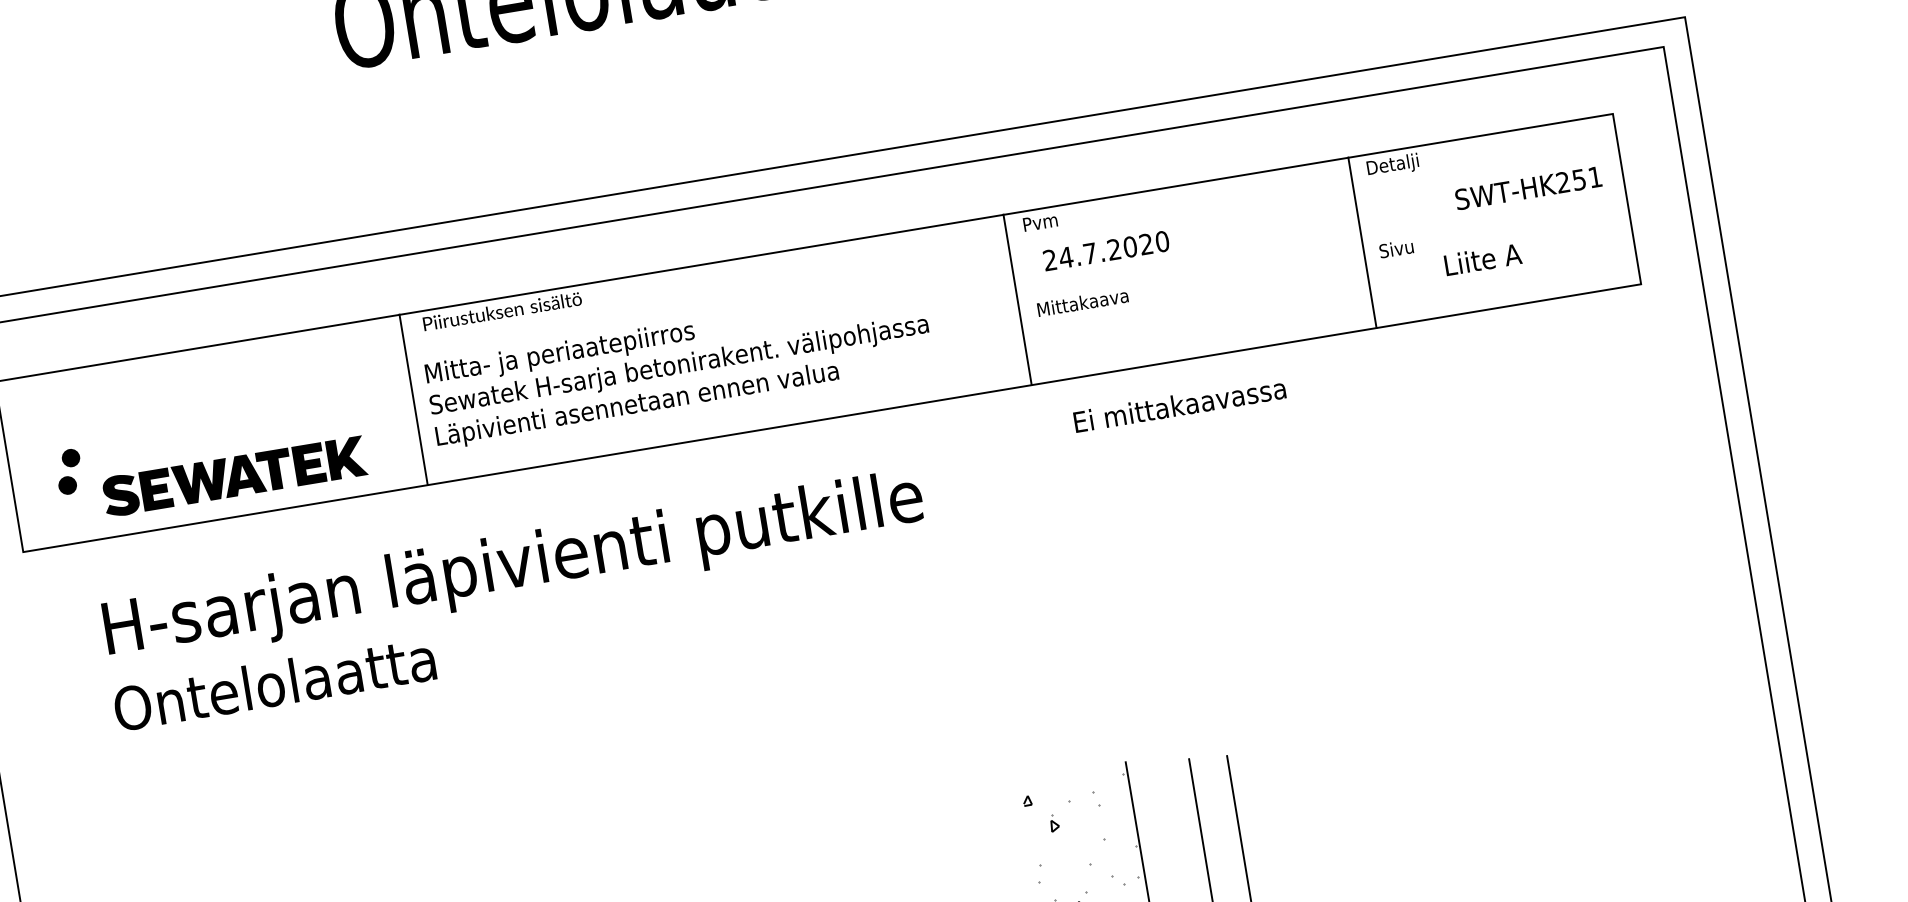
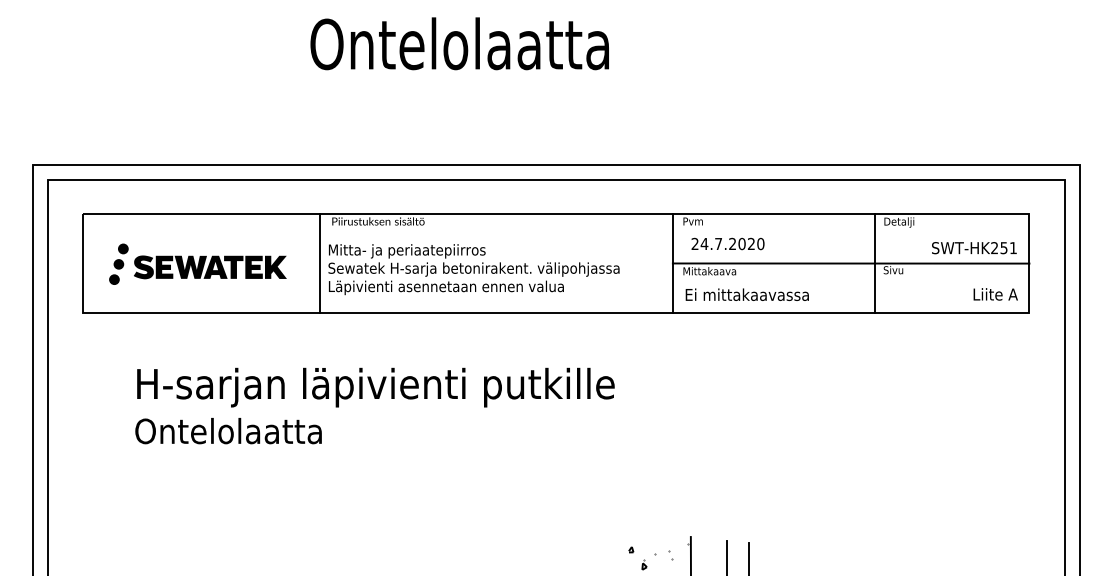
line: (1321, 249) -> (850, 263), added
text: (1482, 259) -> (995, 294), moved
text: (1178, 404) -> (746, 294), moved
fill: (72, 429) -> (122, 248), added
part: (234, 476) -> (210, 267), moved
text: (516, 598) -> (374, 405), moved

